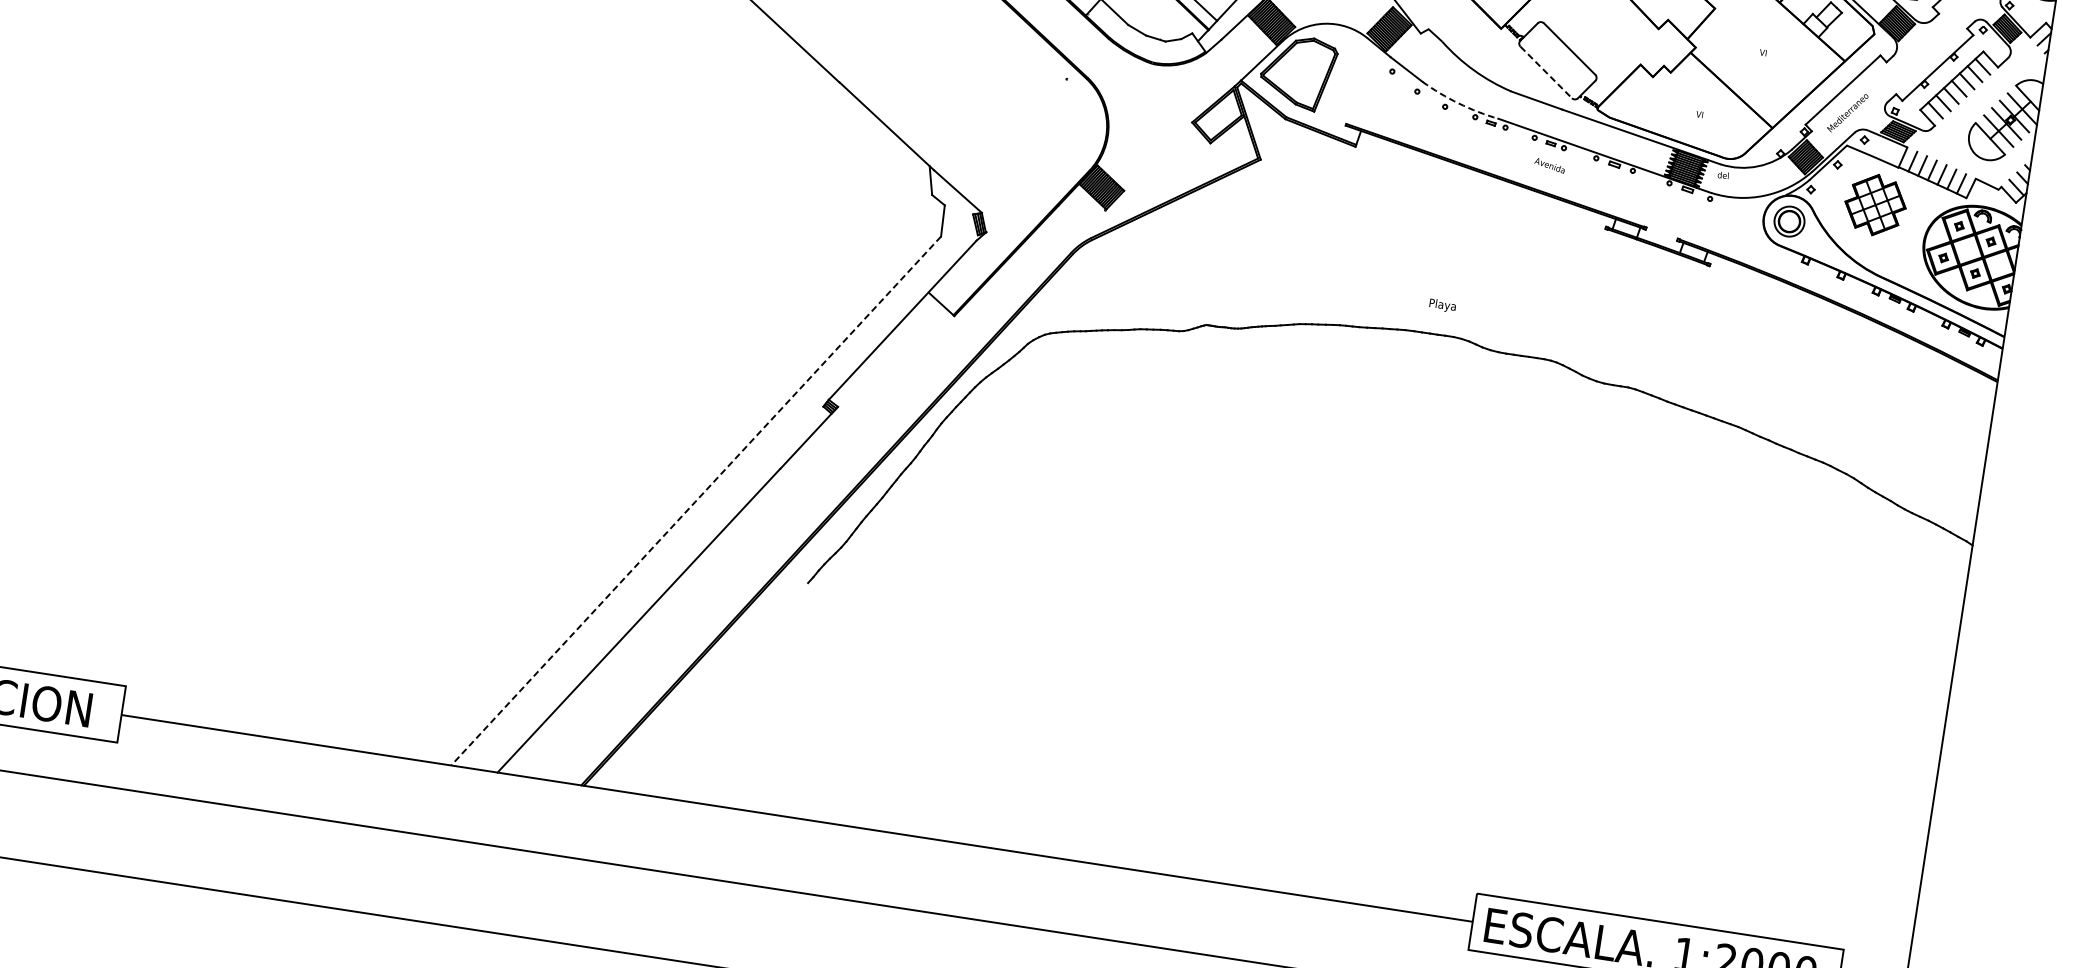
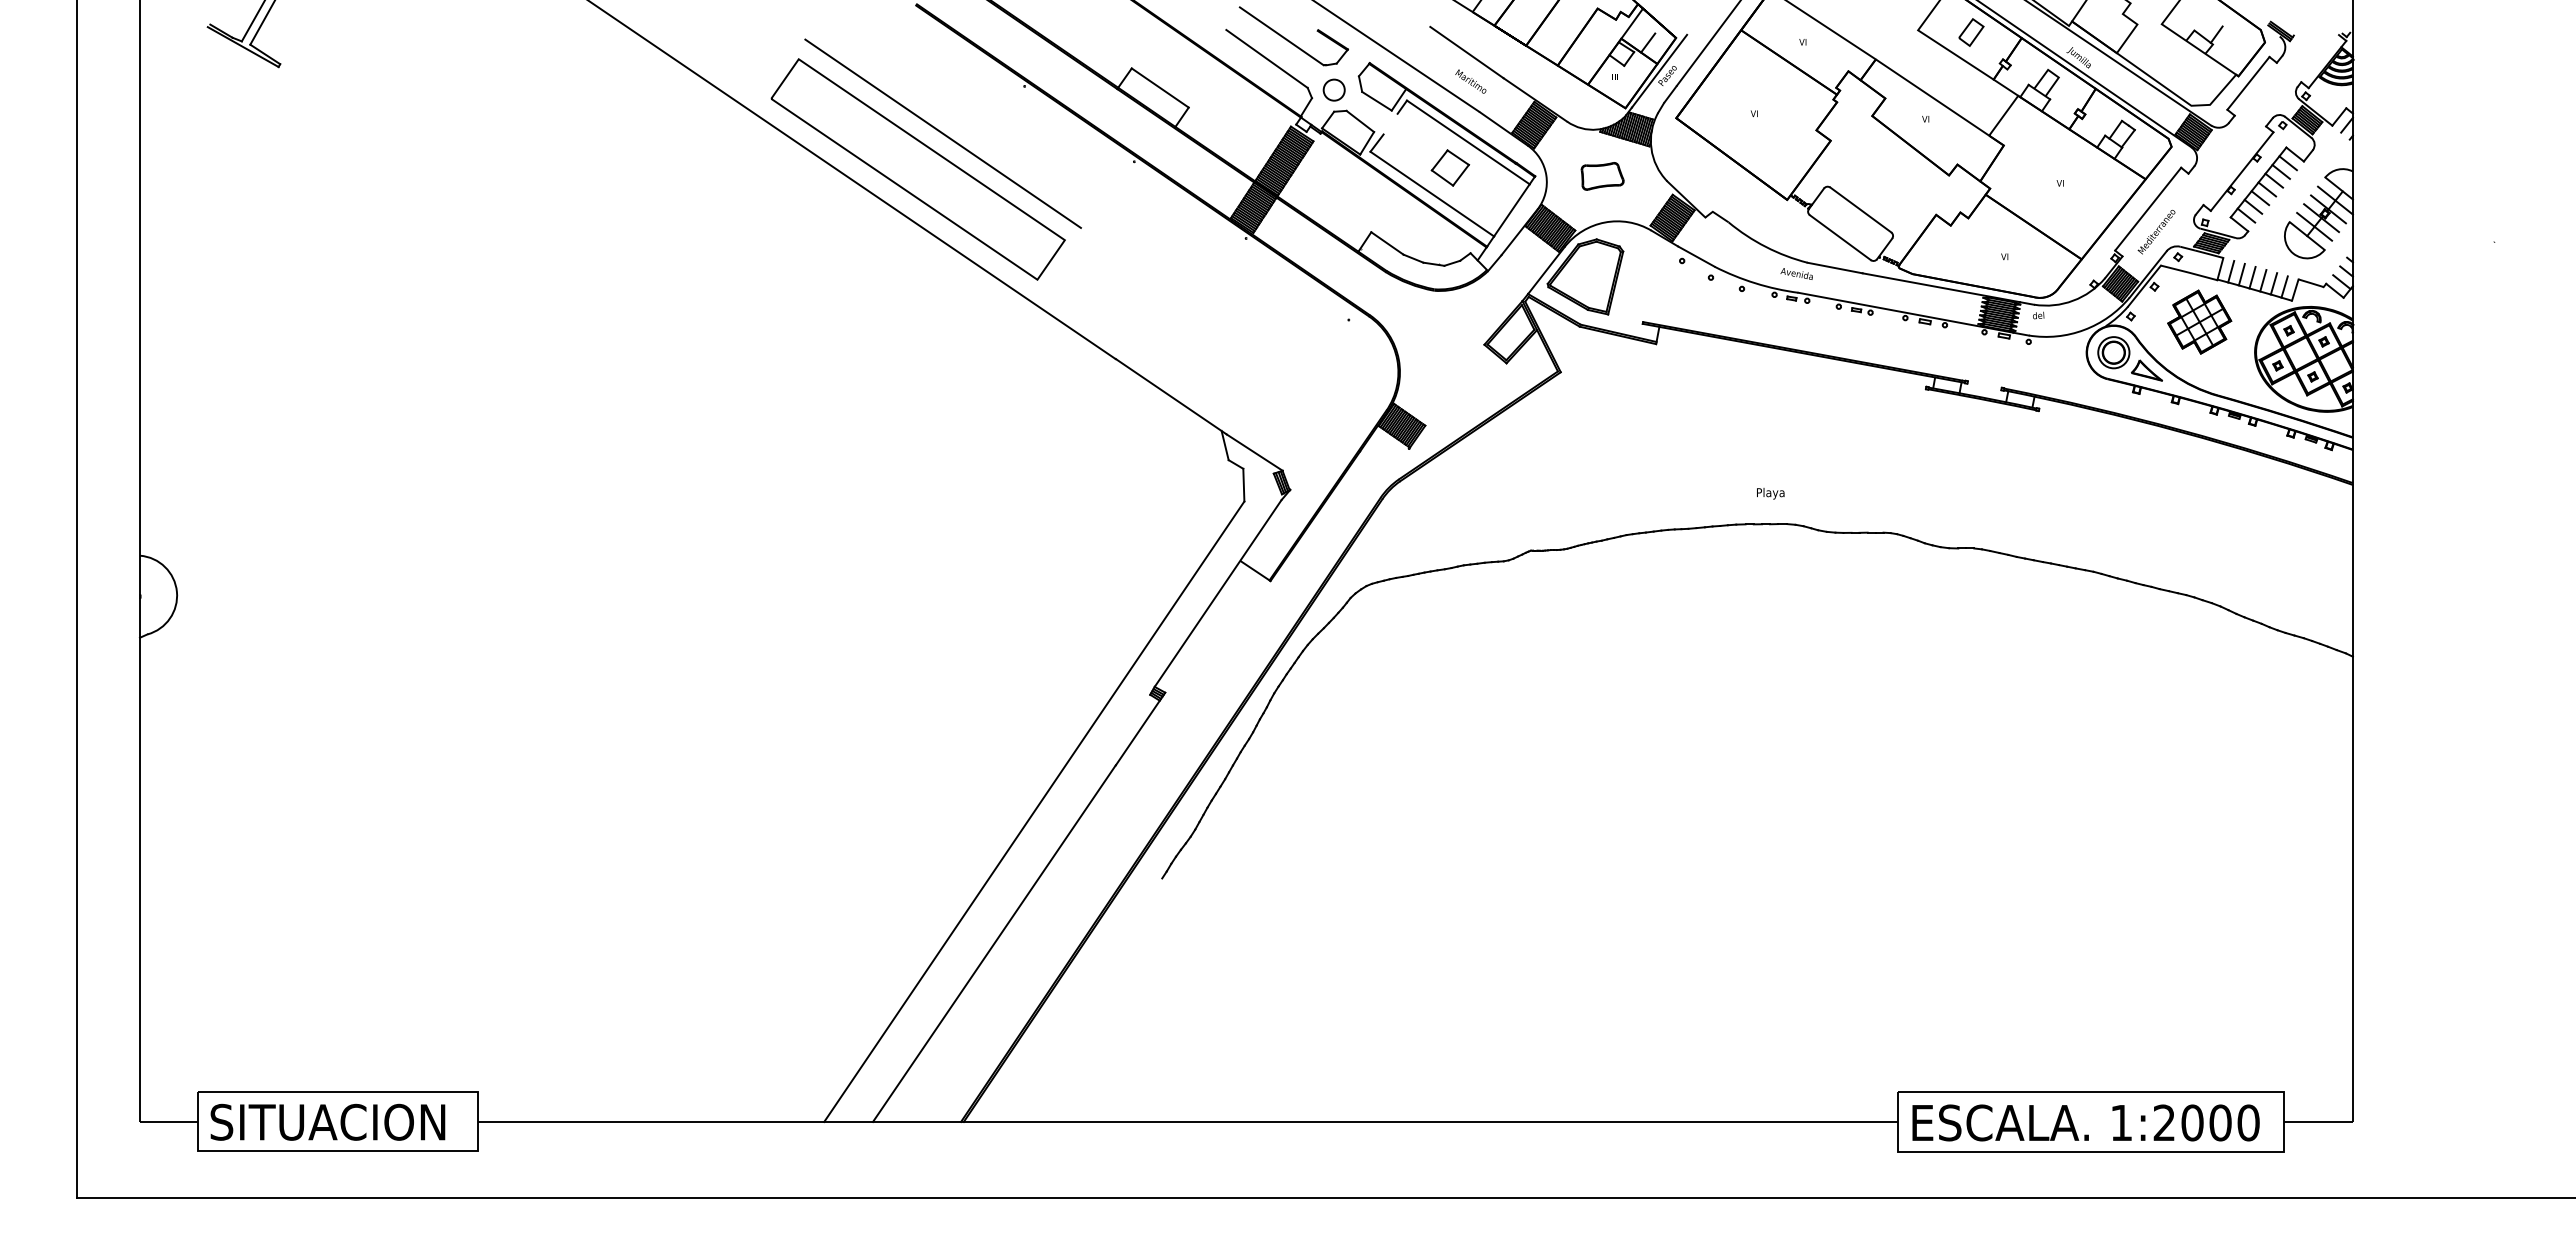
line: (1546, 72) -> (1840, 237), dashed -> solid
arc: (1458, 103) -> (1755, 283), dashed -> solid
text: (1549, 165) -> (1796, 273), moved
part: (1817, 243) -> (2146, 370), added
line: (696, 500) -> (1034, 811), dashed -> solid

